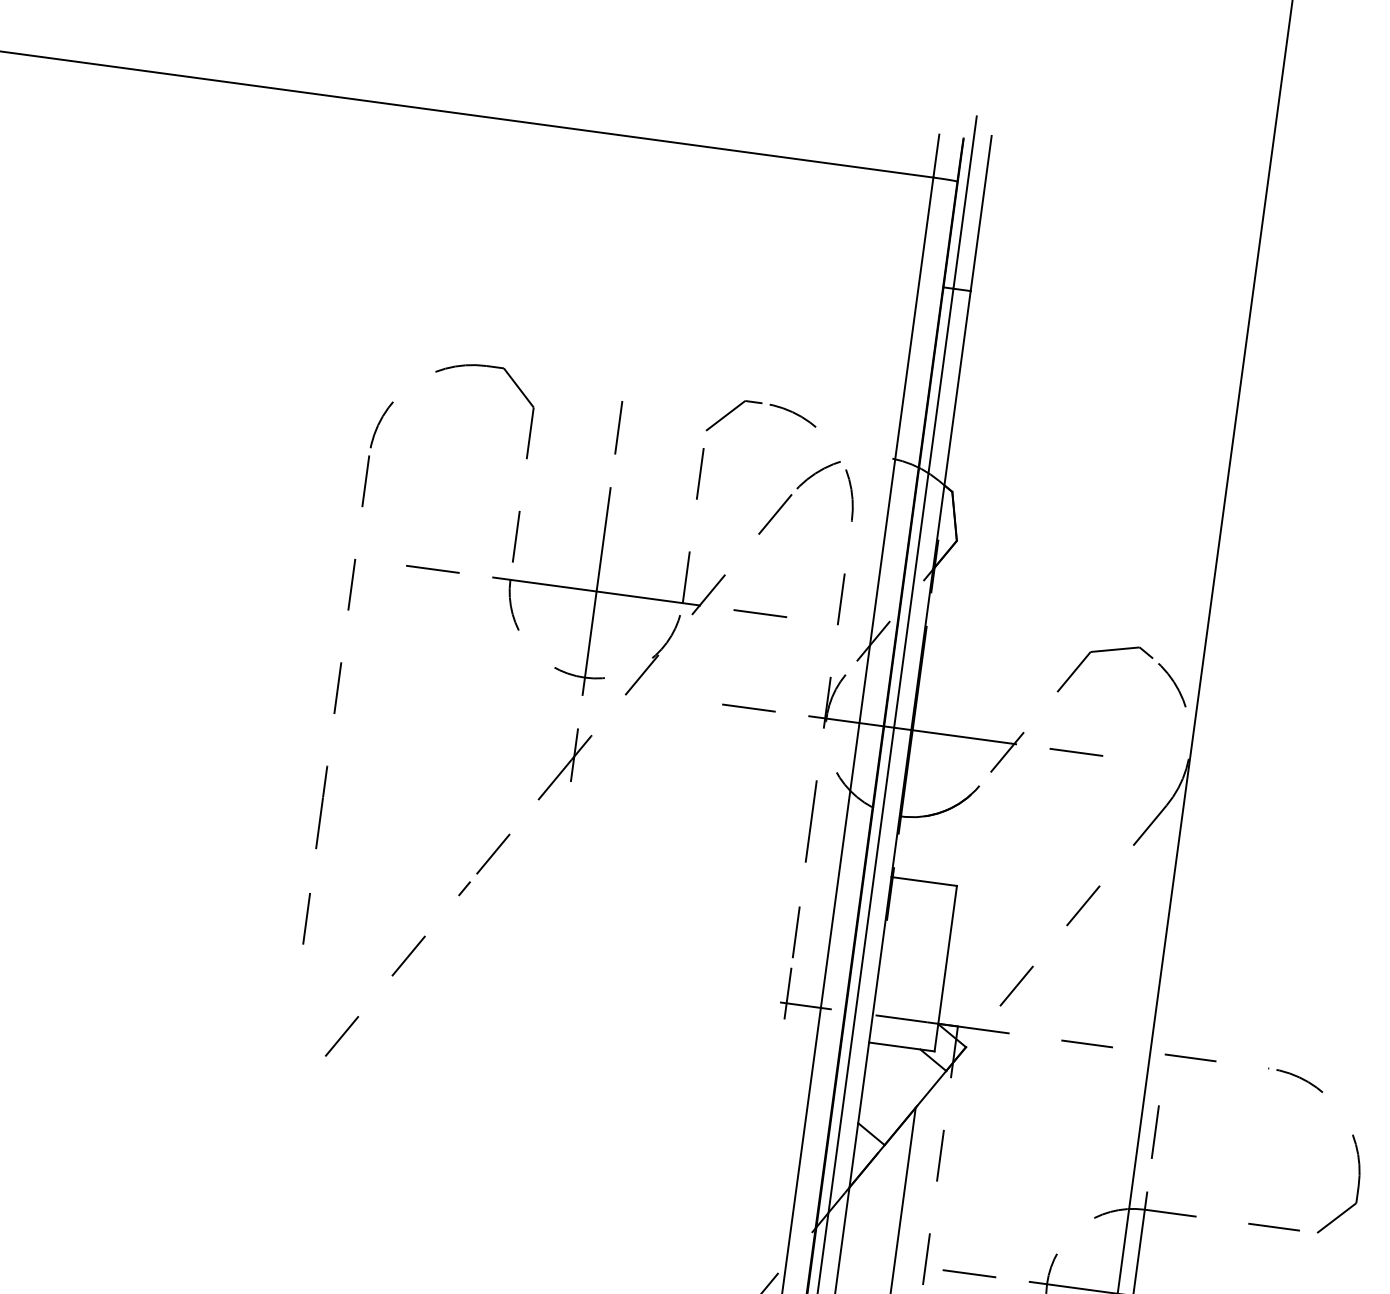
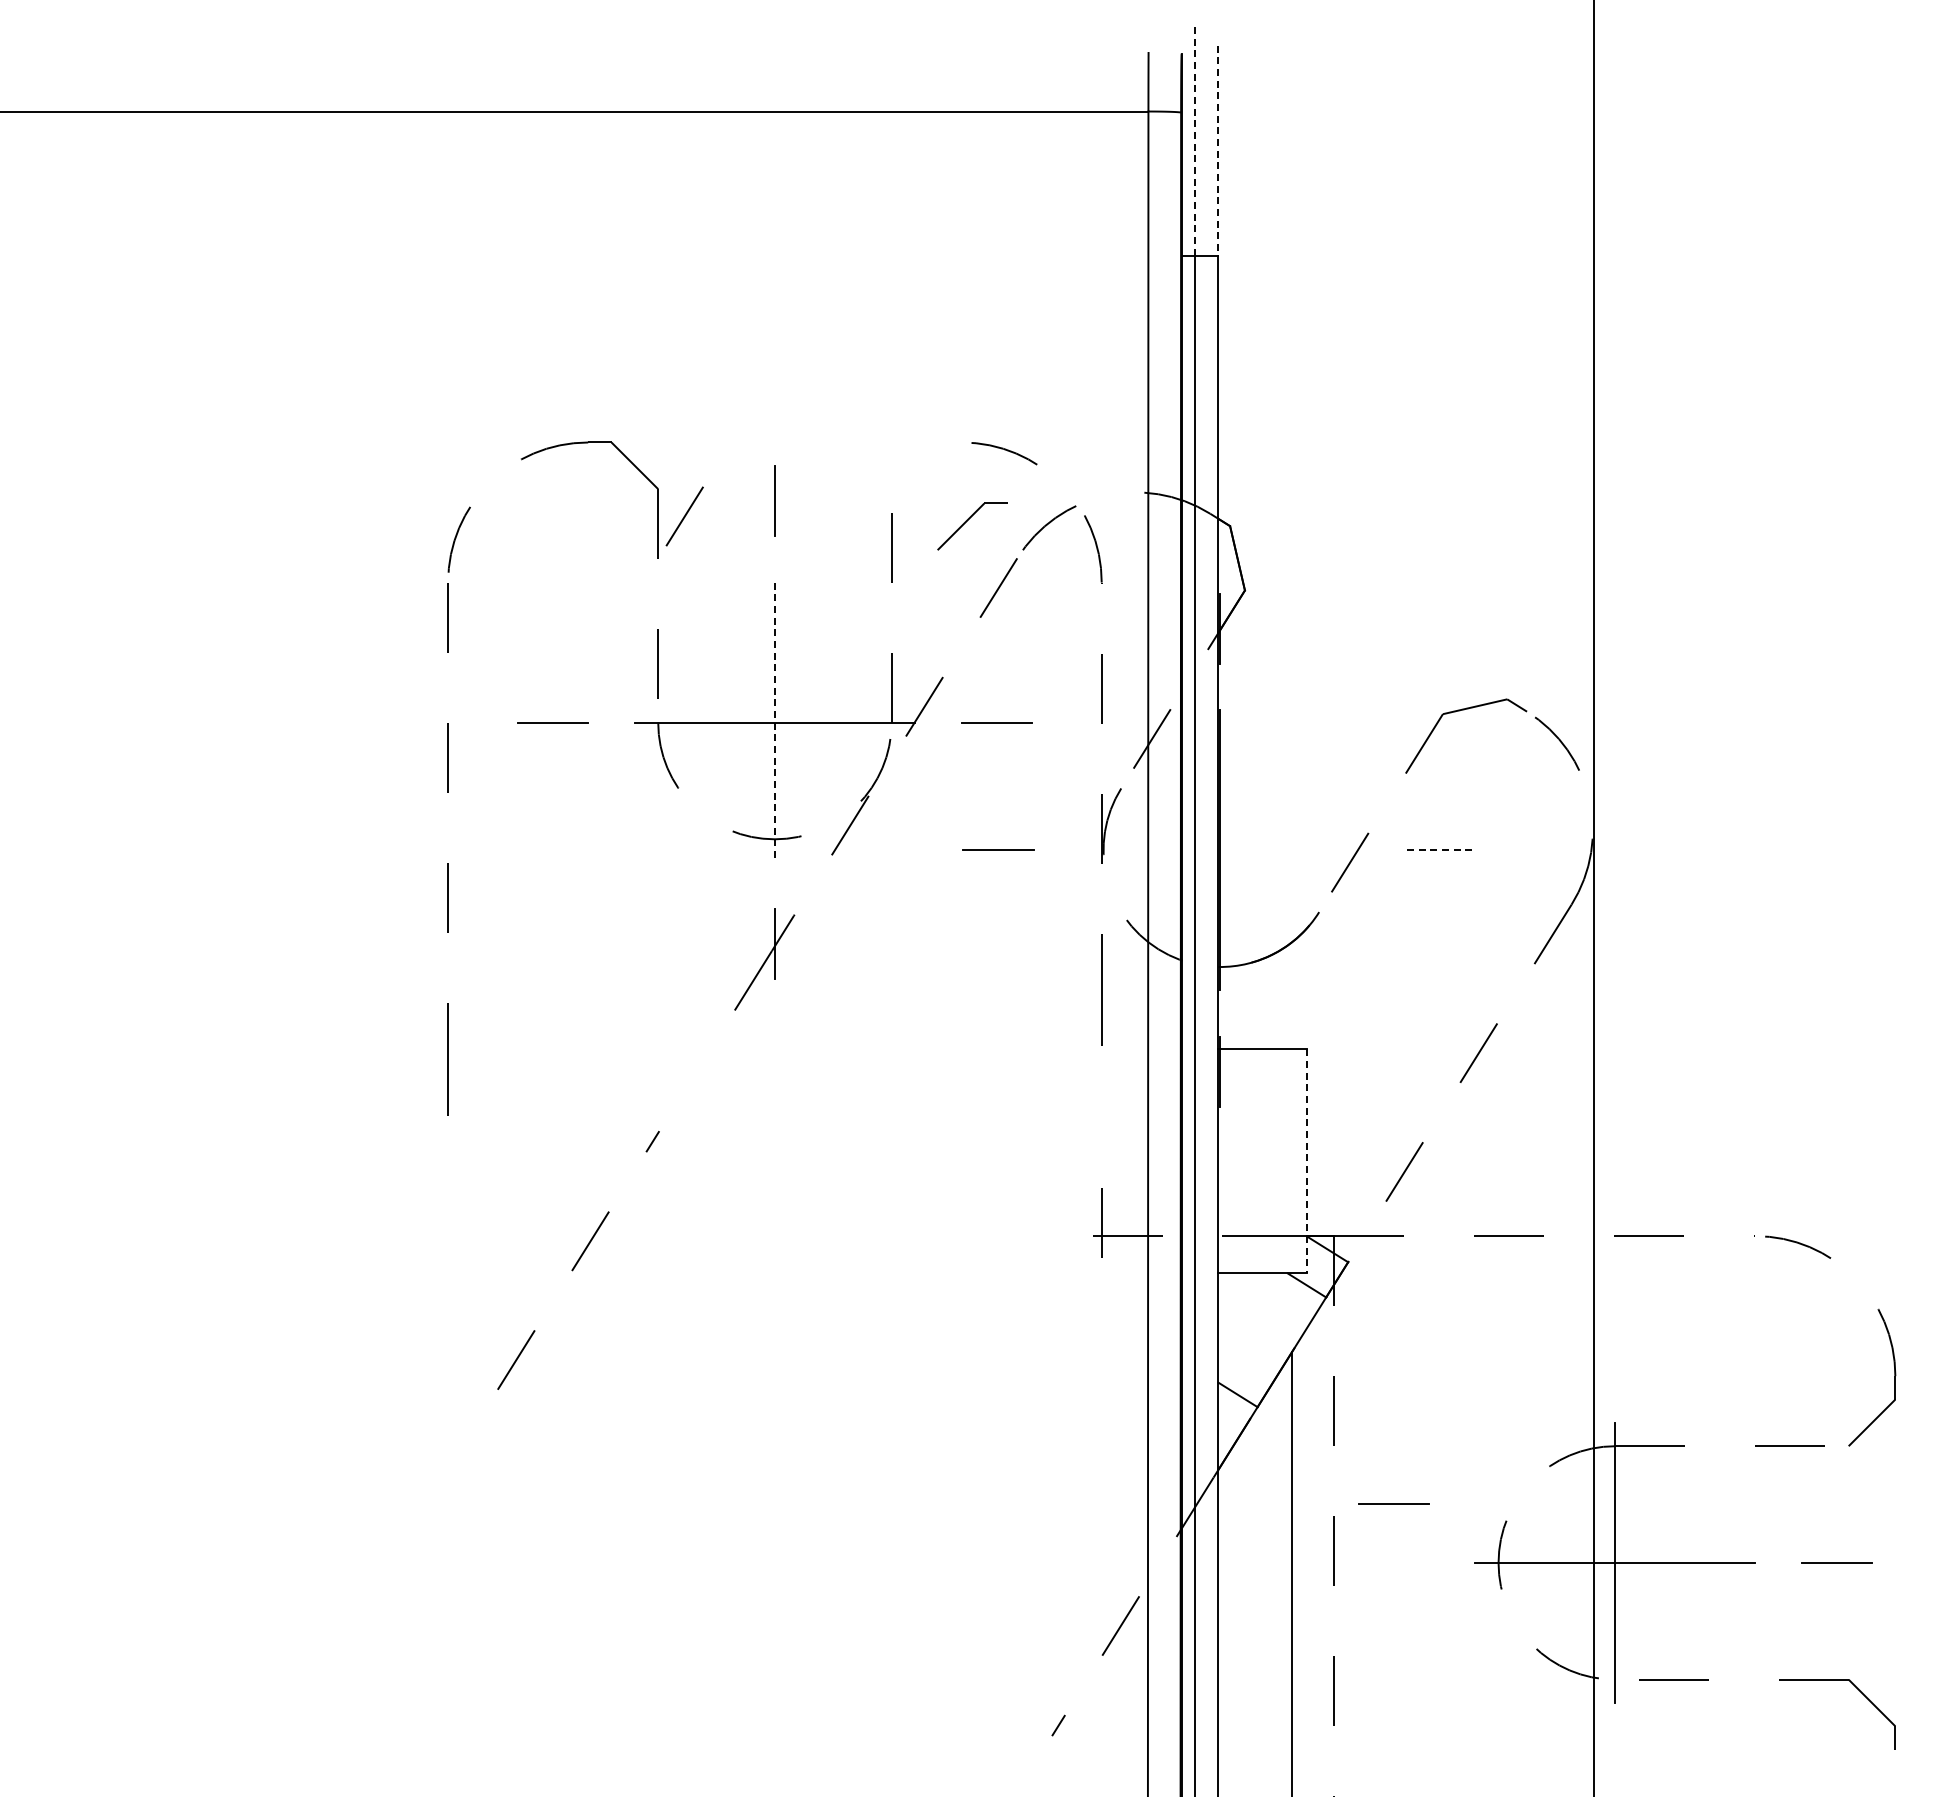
line: (965, 202) -> (1195, 139), solid -> dashed
line: (981, 214) -> (1218, 151), solid -> dashed
part: (731, 412) -> (967, 521), moved
line: (596, 592) -> (774, 723), solid -> dashed
line: (912, 730) -> (1220, 850), removed
line: (1076, 752) -> (1442, 850), solid -> dashed
line: (493, 854) -> (684, 516), moved
line: (306, 918) -> (447, 1209), removed
line: (796, 931) -> (1101, 1139), removed
line: (946, 968) -> (1307, 1161), solid -> dashed
line: (1155, 1132) -> (1615, 1341), removed
line: (969, 1273) -> (1393, 1503), moved

